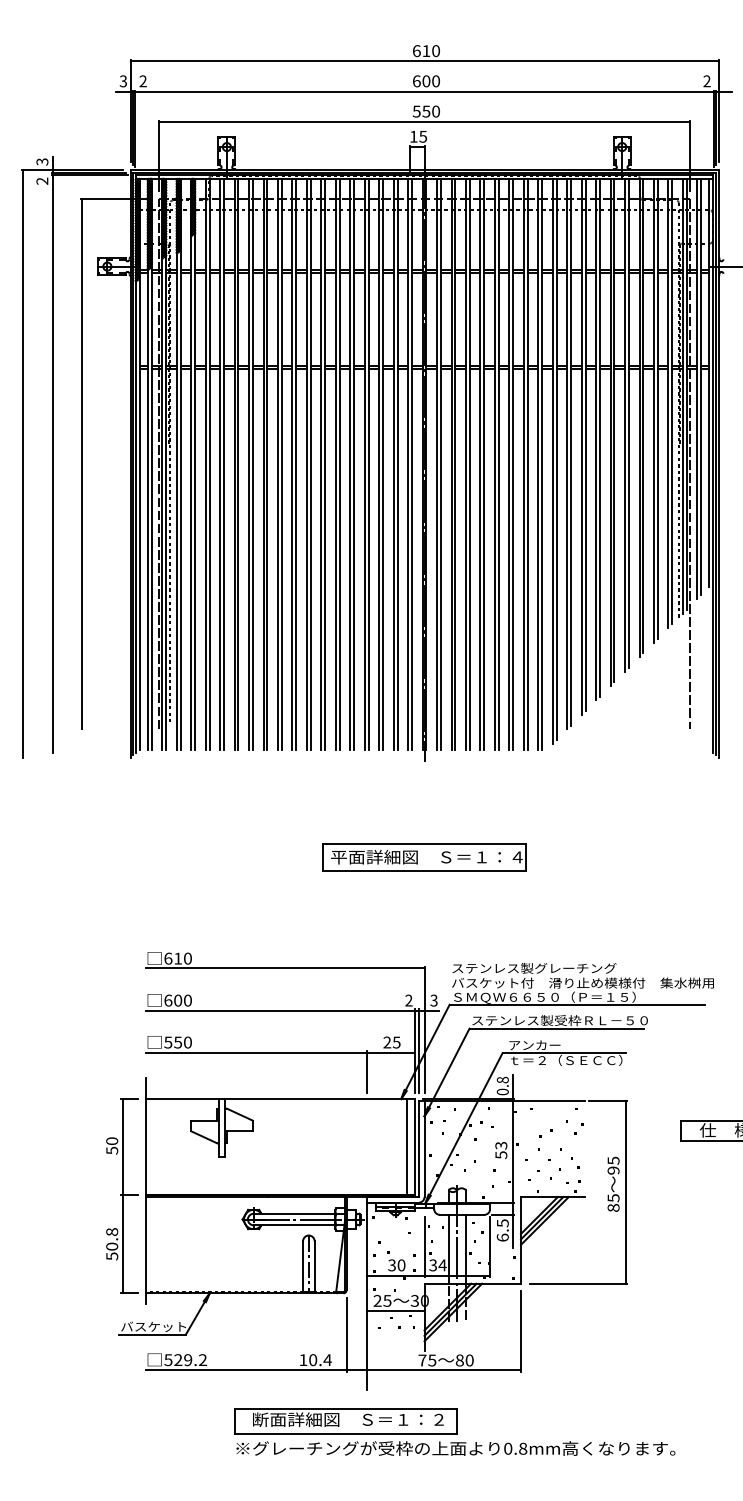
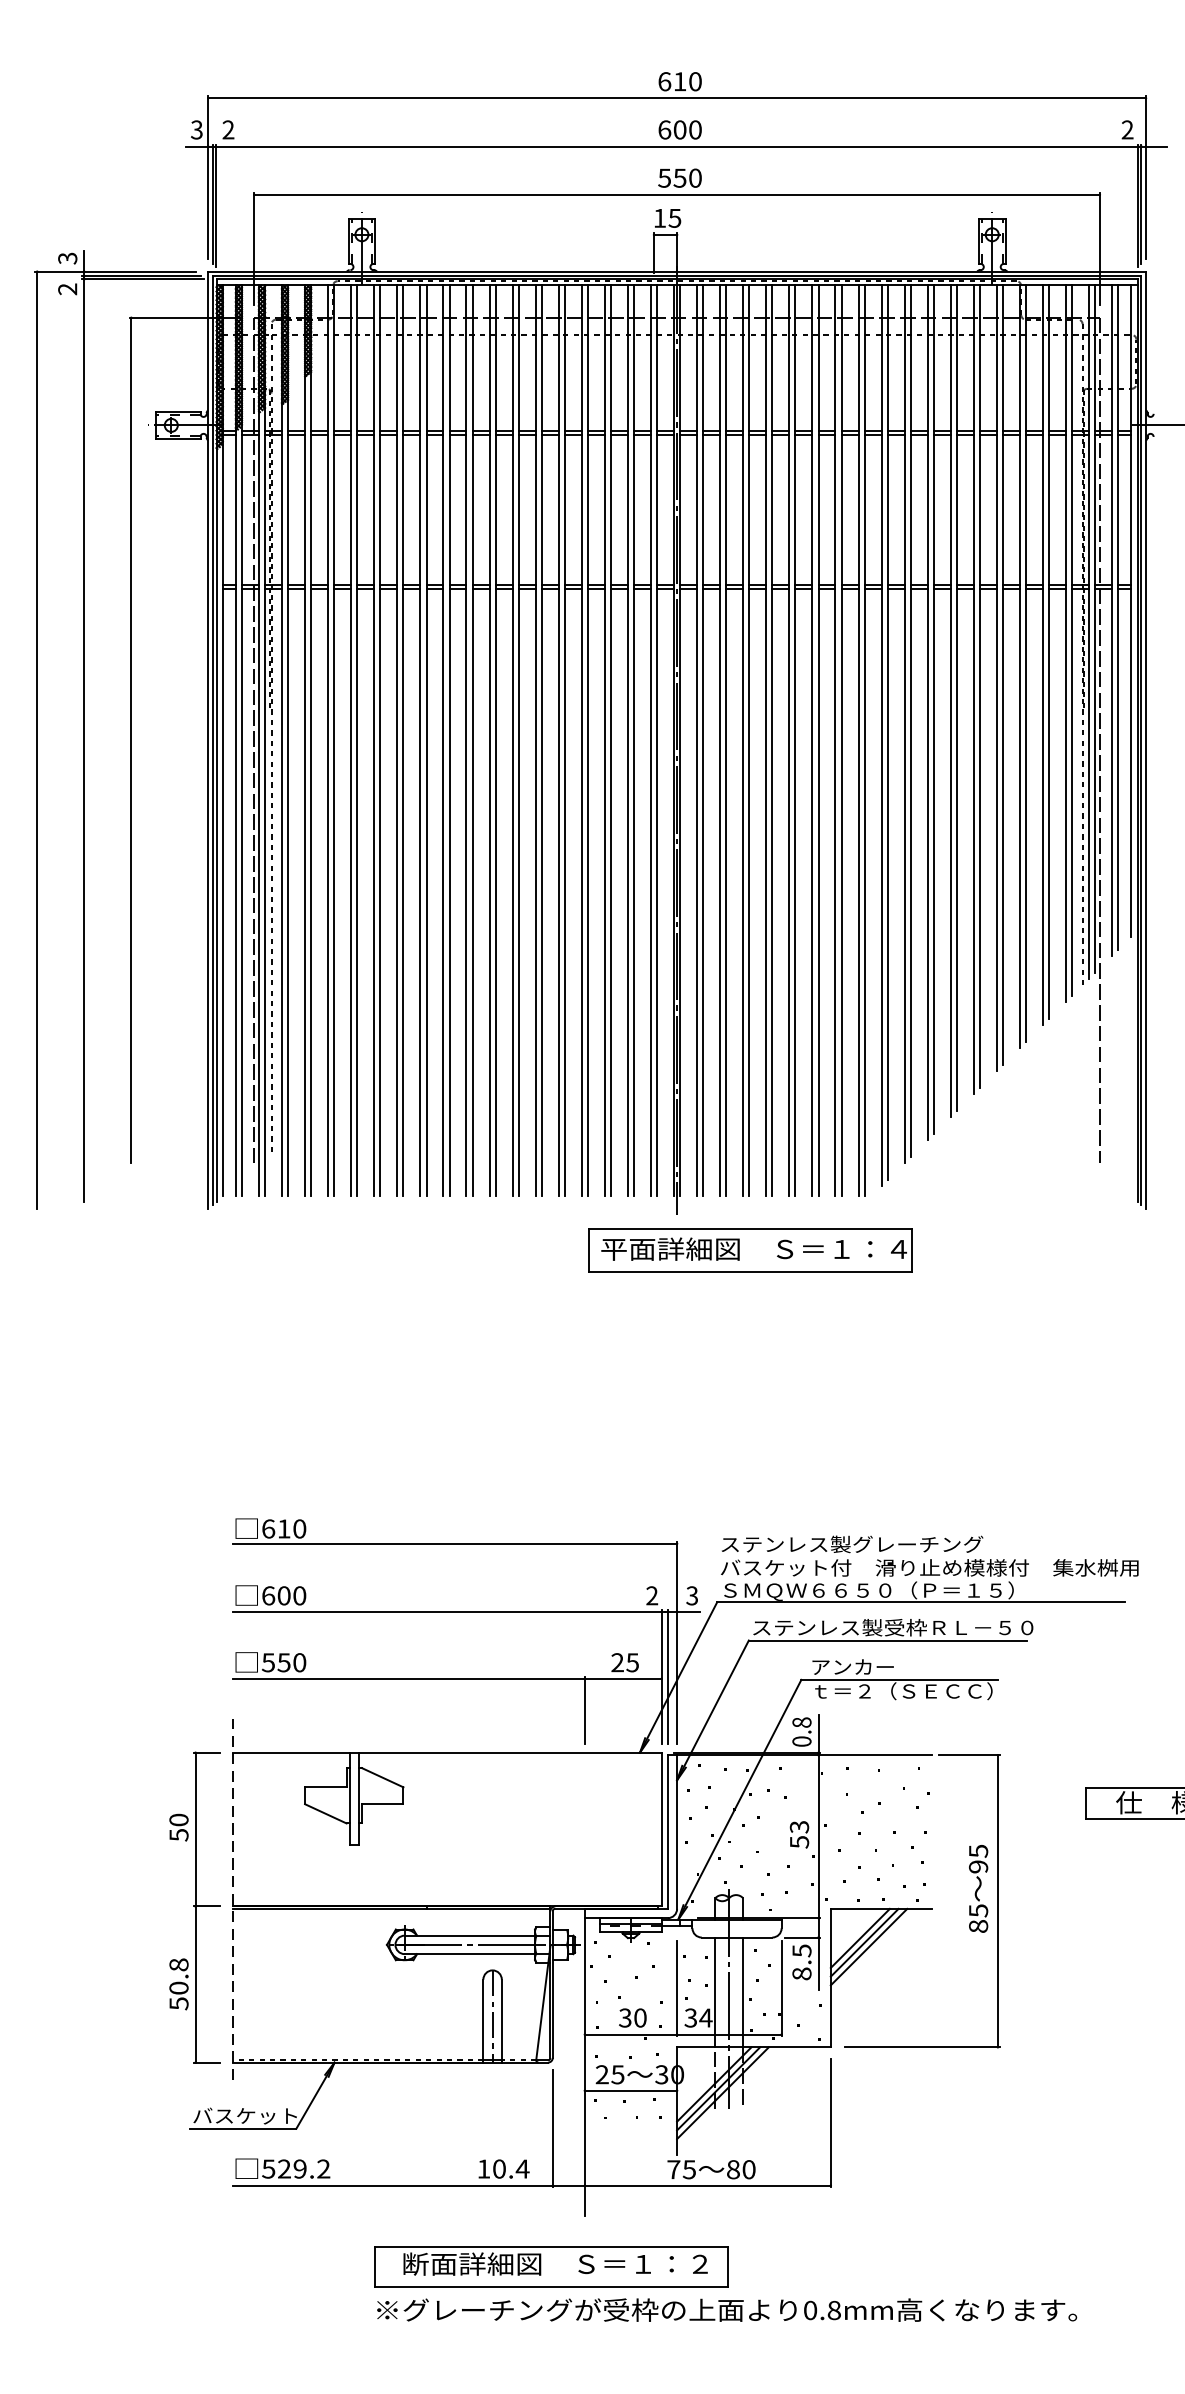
part: (424, 857) -> (750, 1249), moved
line: (407, 1147) -> (649, 1830), removed
line: (145, 1190) -> (232, 1898), solid -> dashed
text: (502, 1237) -> (801, 1973), 6.5 -> 8.5

